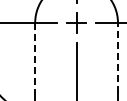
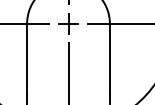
line: (35, 57) -> (27, 58), dashed -> solid
line: (117, 57) -> (109, 58), dashed -> solid

